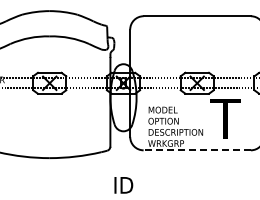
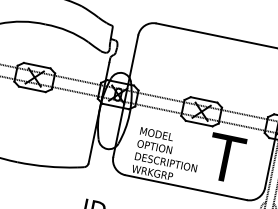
line: (197, 150) -> (186, 187), dashed -> solid

